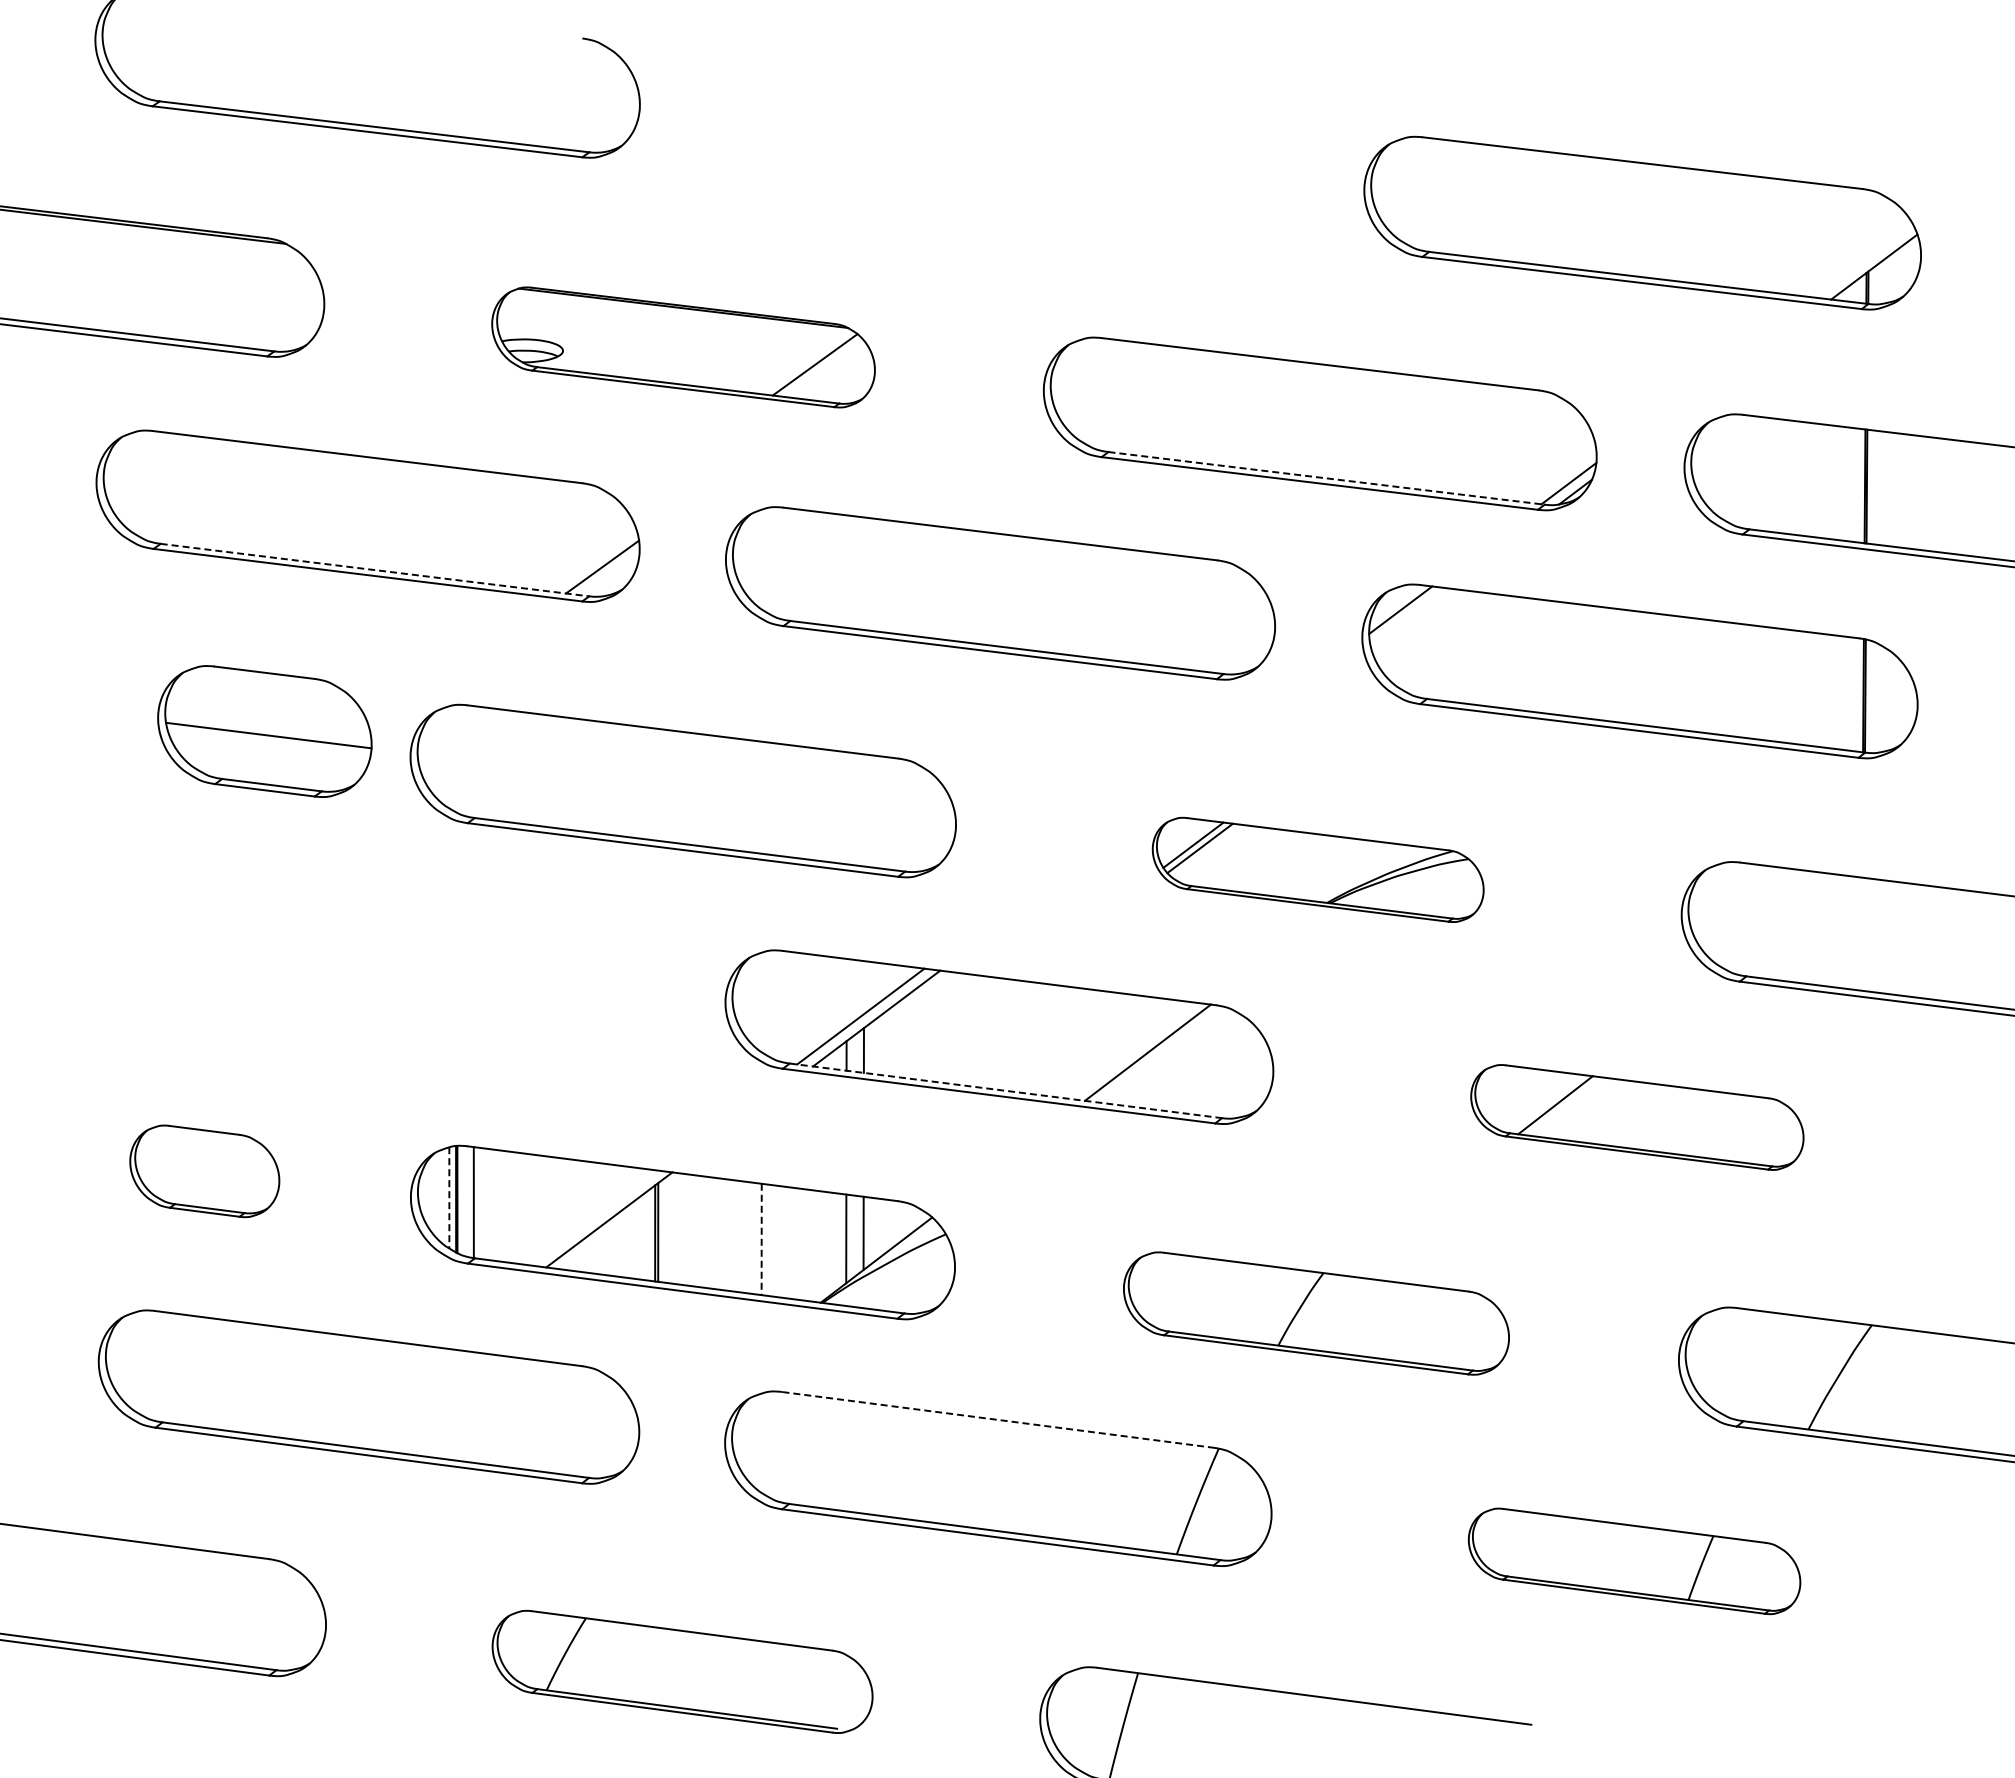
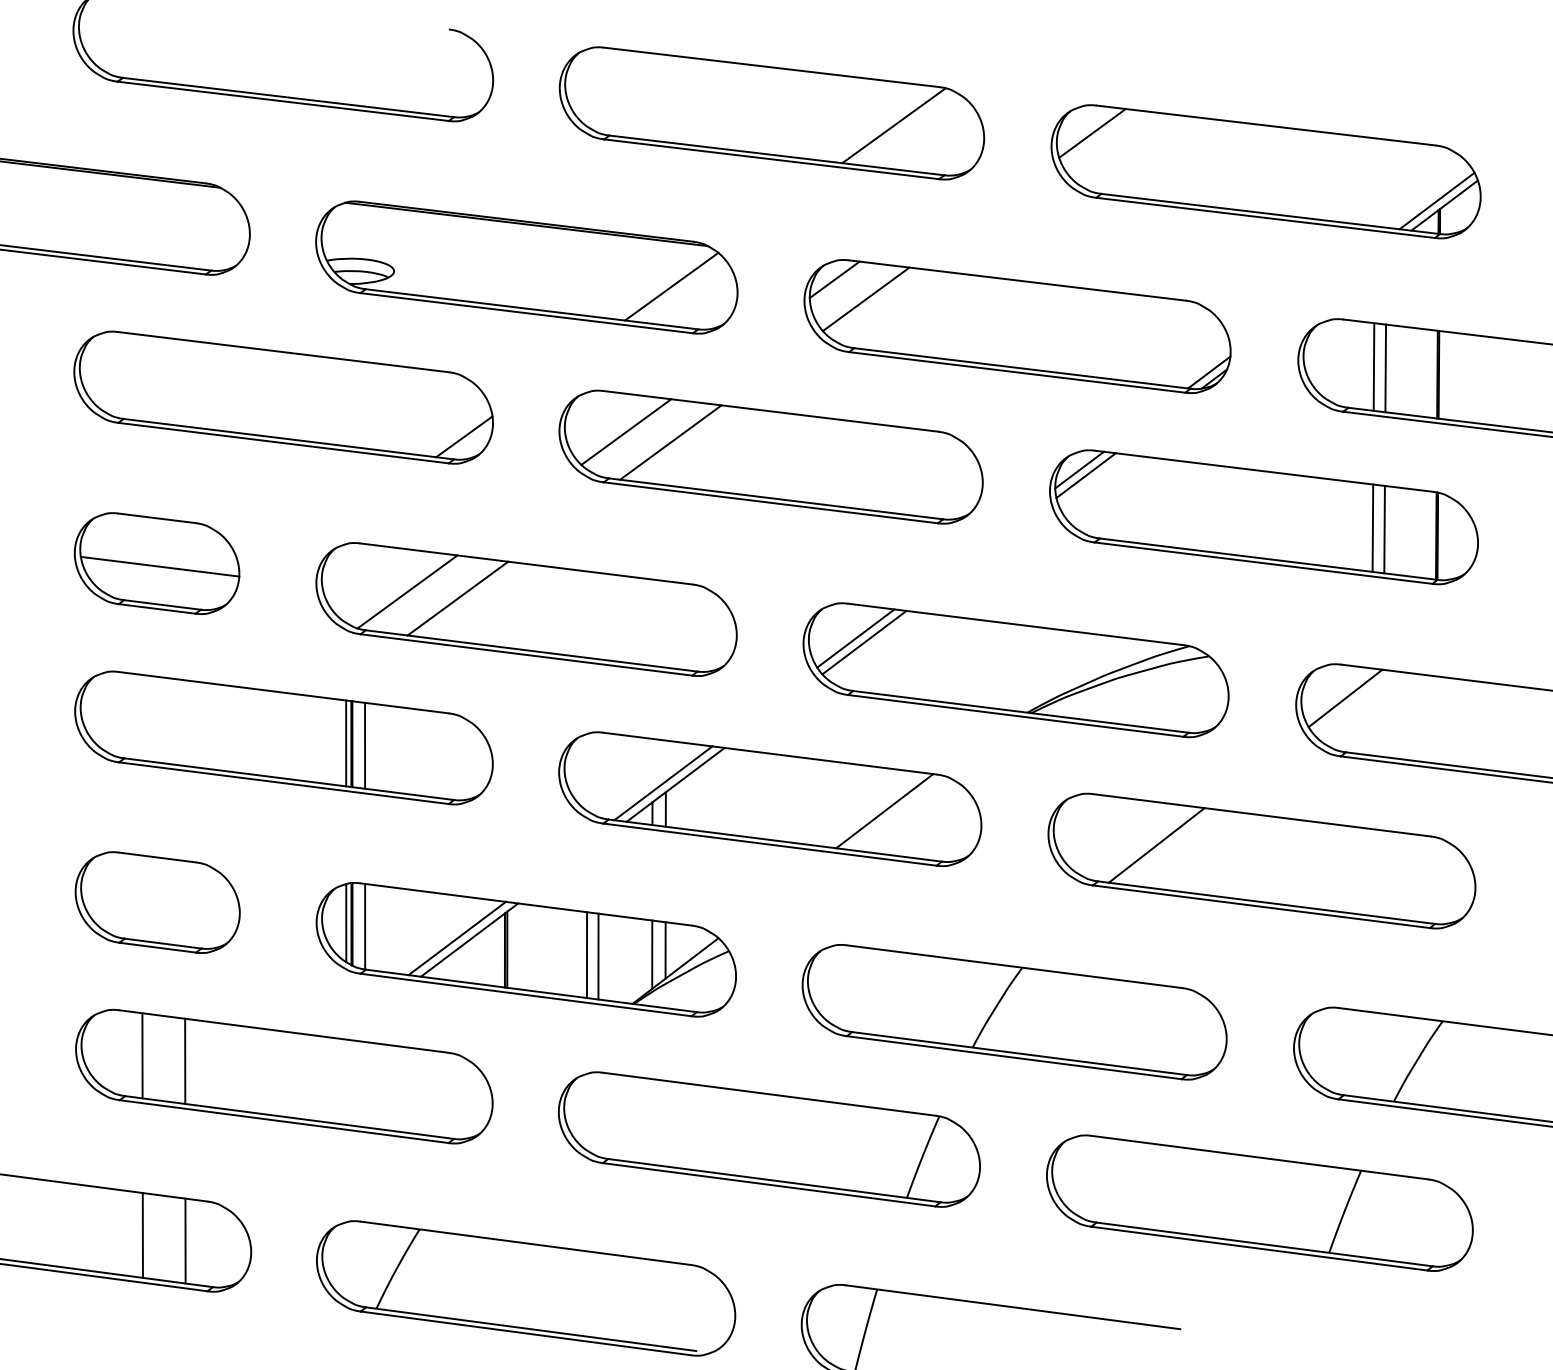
part: (1001, 147) -> (771, 113), added
line: (1417, 173) -> (1092, 133), added
line: (1864, 260) -> (1437, 200), added
part: (683, 347) -> (526, 267), size x1.43
line: (1082, 362) -> (834, 279), added
line: (1123, 388) -> (865, 299), added
line: (1782, 476) -> (1373, 367), added
line: (1326, 478) -> (1022, 368), dashed -> solid
line: (1797, 478) -> (1385, 368), added
line: (812, 560) -> (626, 431), added
line: (375, 570) -> (289, 439), dashed -> solid
line: (870, 574) -> (670, 442), added
line: (1408, 617) -> (1085, 475), added
line: (1780, 685) -> (1372, 528), added
line: (1796, 687) -> (1384, 529), added
part: (264, 731) -> (156, 563), moved
line: (528, 767) -> (407, 591), added
line: (593, 776) -> (457, 598), added
part: (1317, 869) -> (1015, 669), size x1.67
line: (1745, 906) -> (1345, 698), added
part: (368, 957) -> (283, 737), added
line: (1005, 1090) -> (774, 840), dashed -> solid
part: (1637, 1117) -> (1262, 861), size x1.67
part: (204, 1171) -> (157, 902), size x1.43
line: (449, 1197) -> (346, 922), dashed -> solid
line: (593, 1217) -> (457, 938), added
line: (761, 1239) -> (586, 955), dashed -> solid
line: (776, 1241) -> (598, 956), added
part: (1316, 1313) -> (1014, 1012), size x1.43
line: (184, 1369) -> (142, 1055), added
line: (240, 1376) -> (185, 1060), added
line: (998, 1419) -> (769, 1093), dashed -> solid
part: (1634, 1561) -> (1259, 1203), size x1.67
line: (185, 1603) -> (142, 1235), added
line: (240, 1610) -> (185, 1241), added
part: (682, 1671) -> (525, 1288), size x1.43

